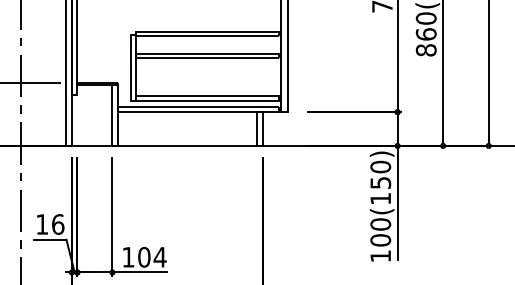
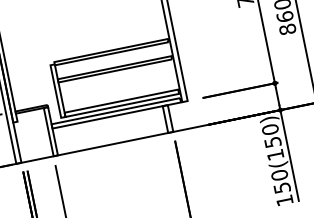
text: (380, 240) -> (282, 188), 100(150) -> 150(150)

